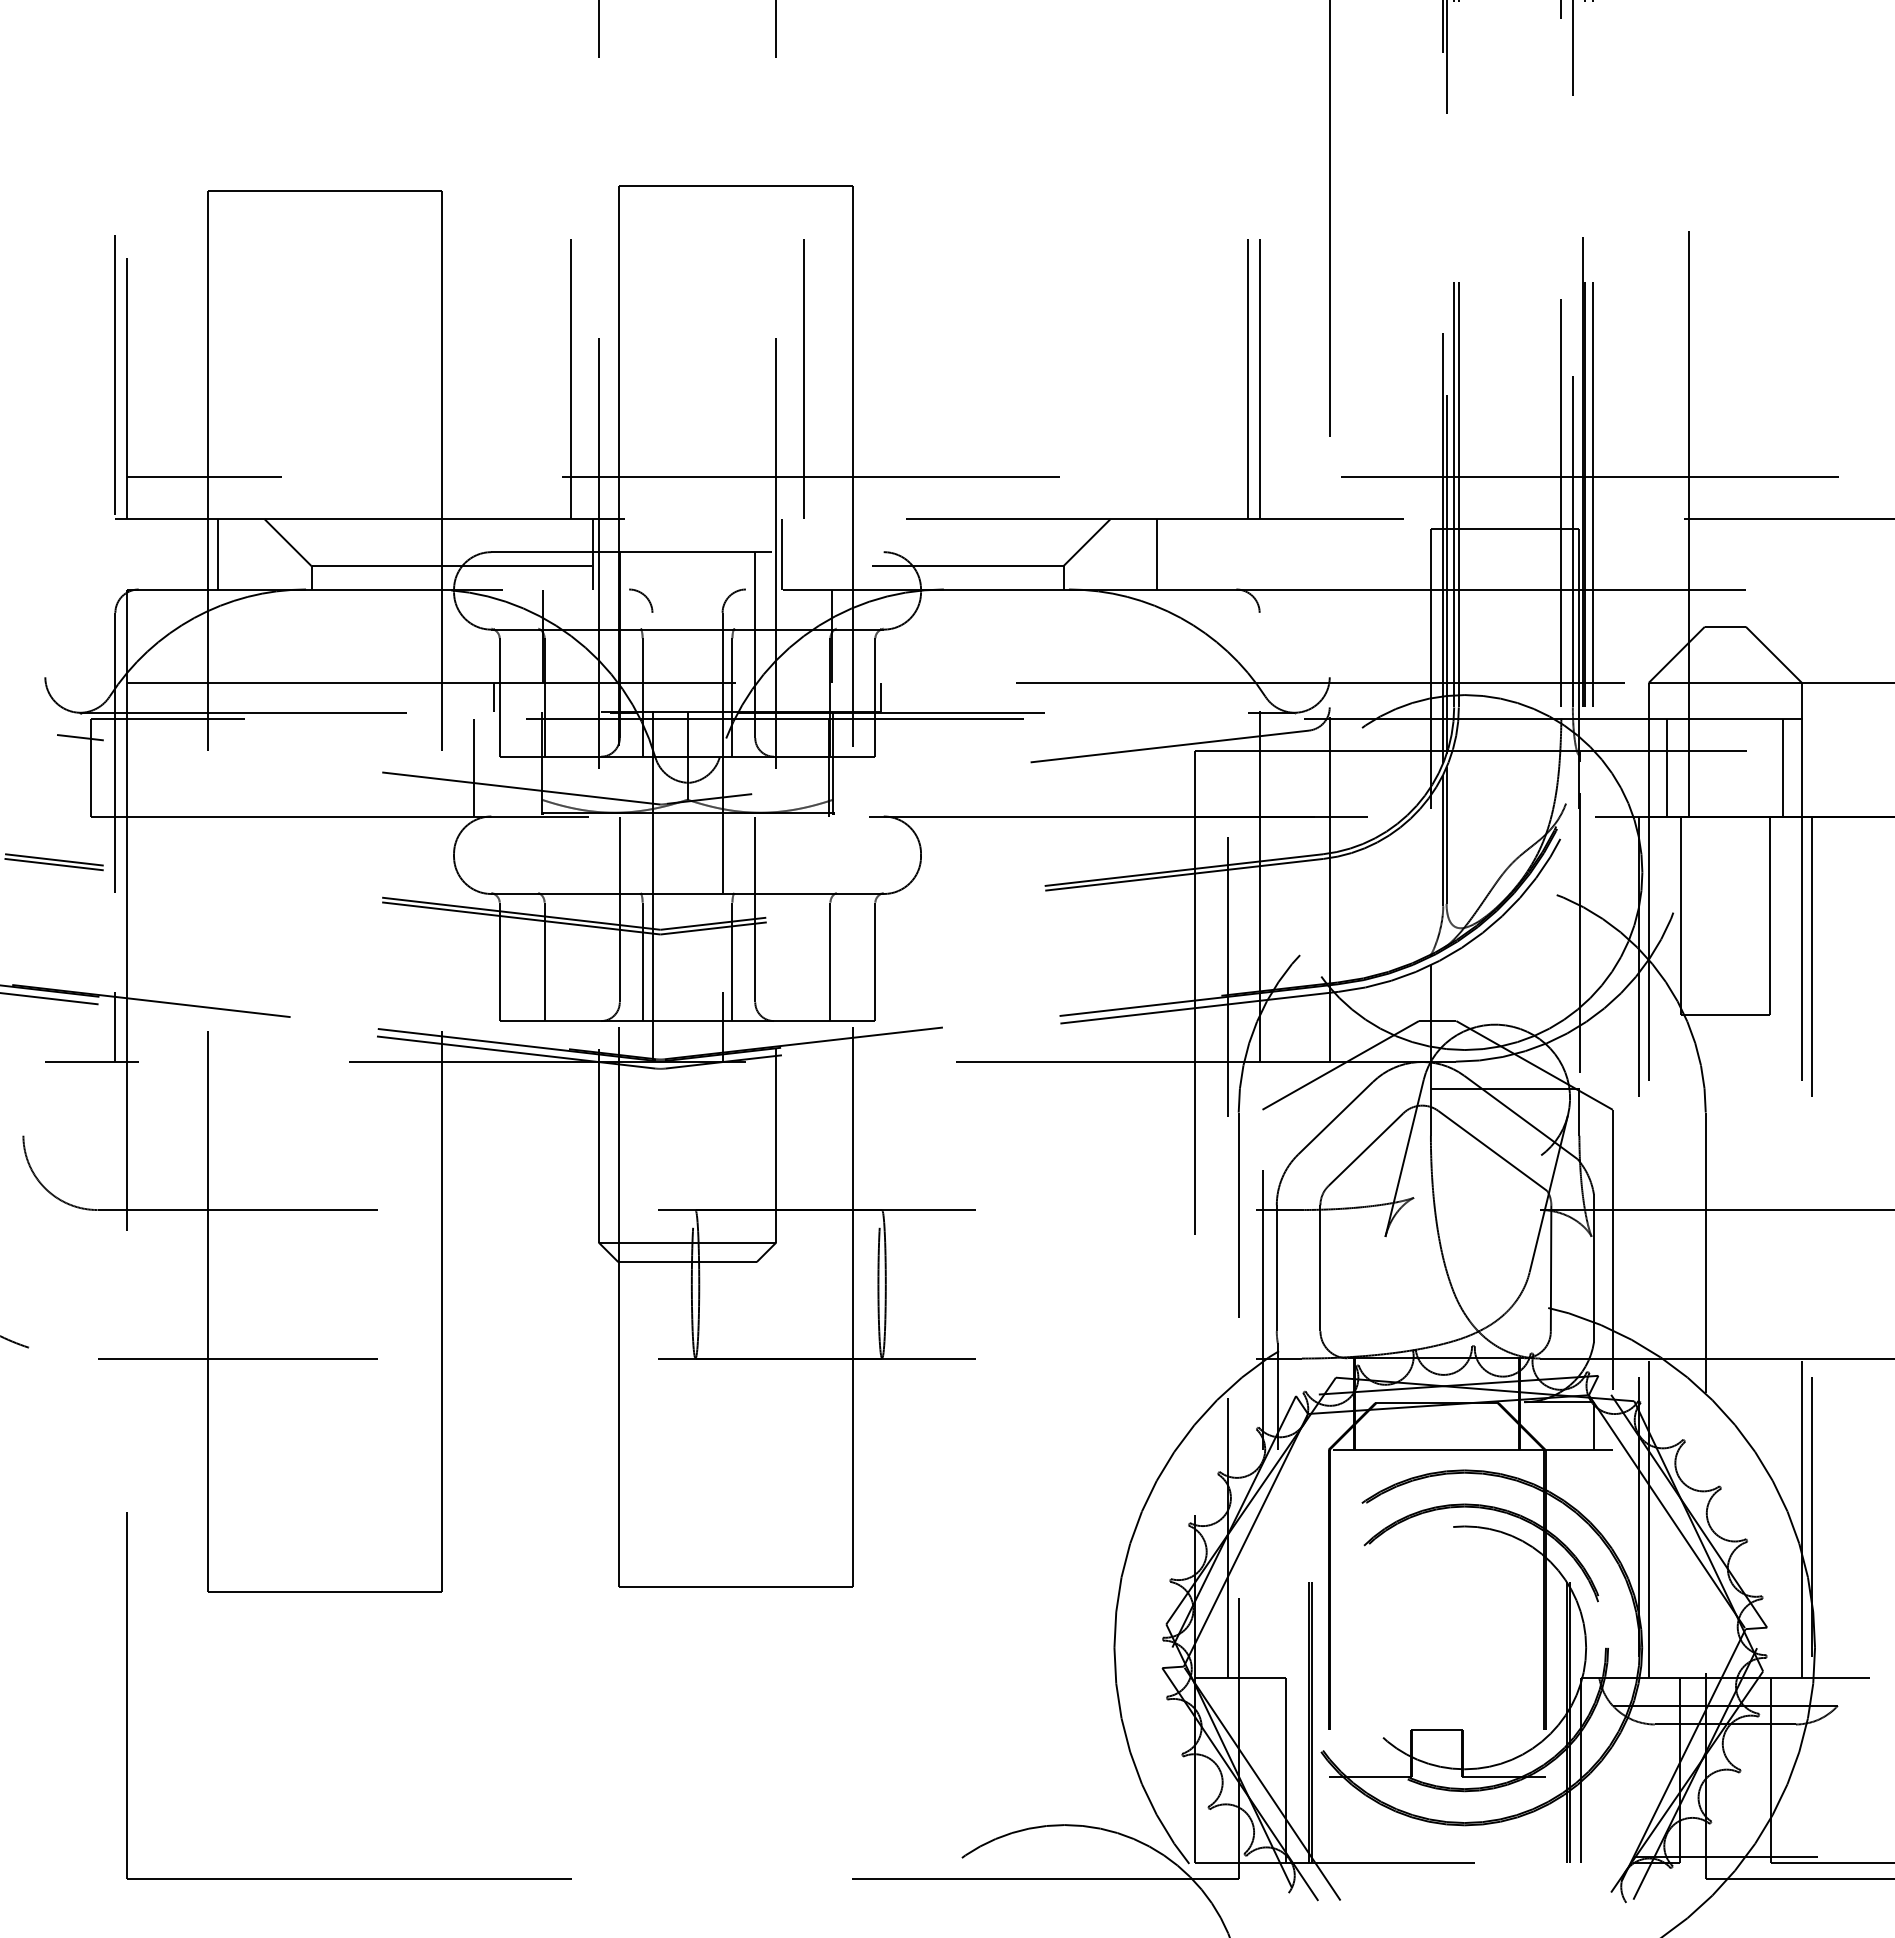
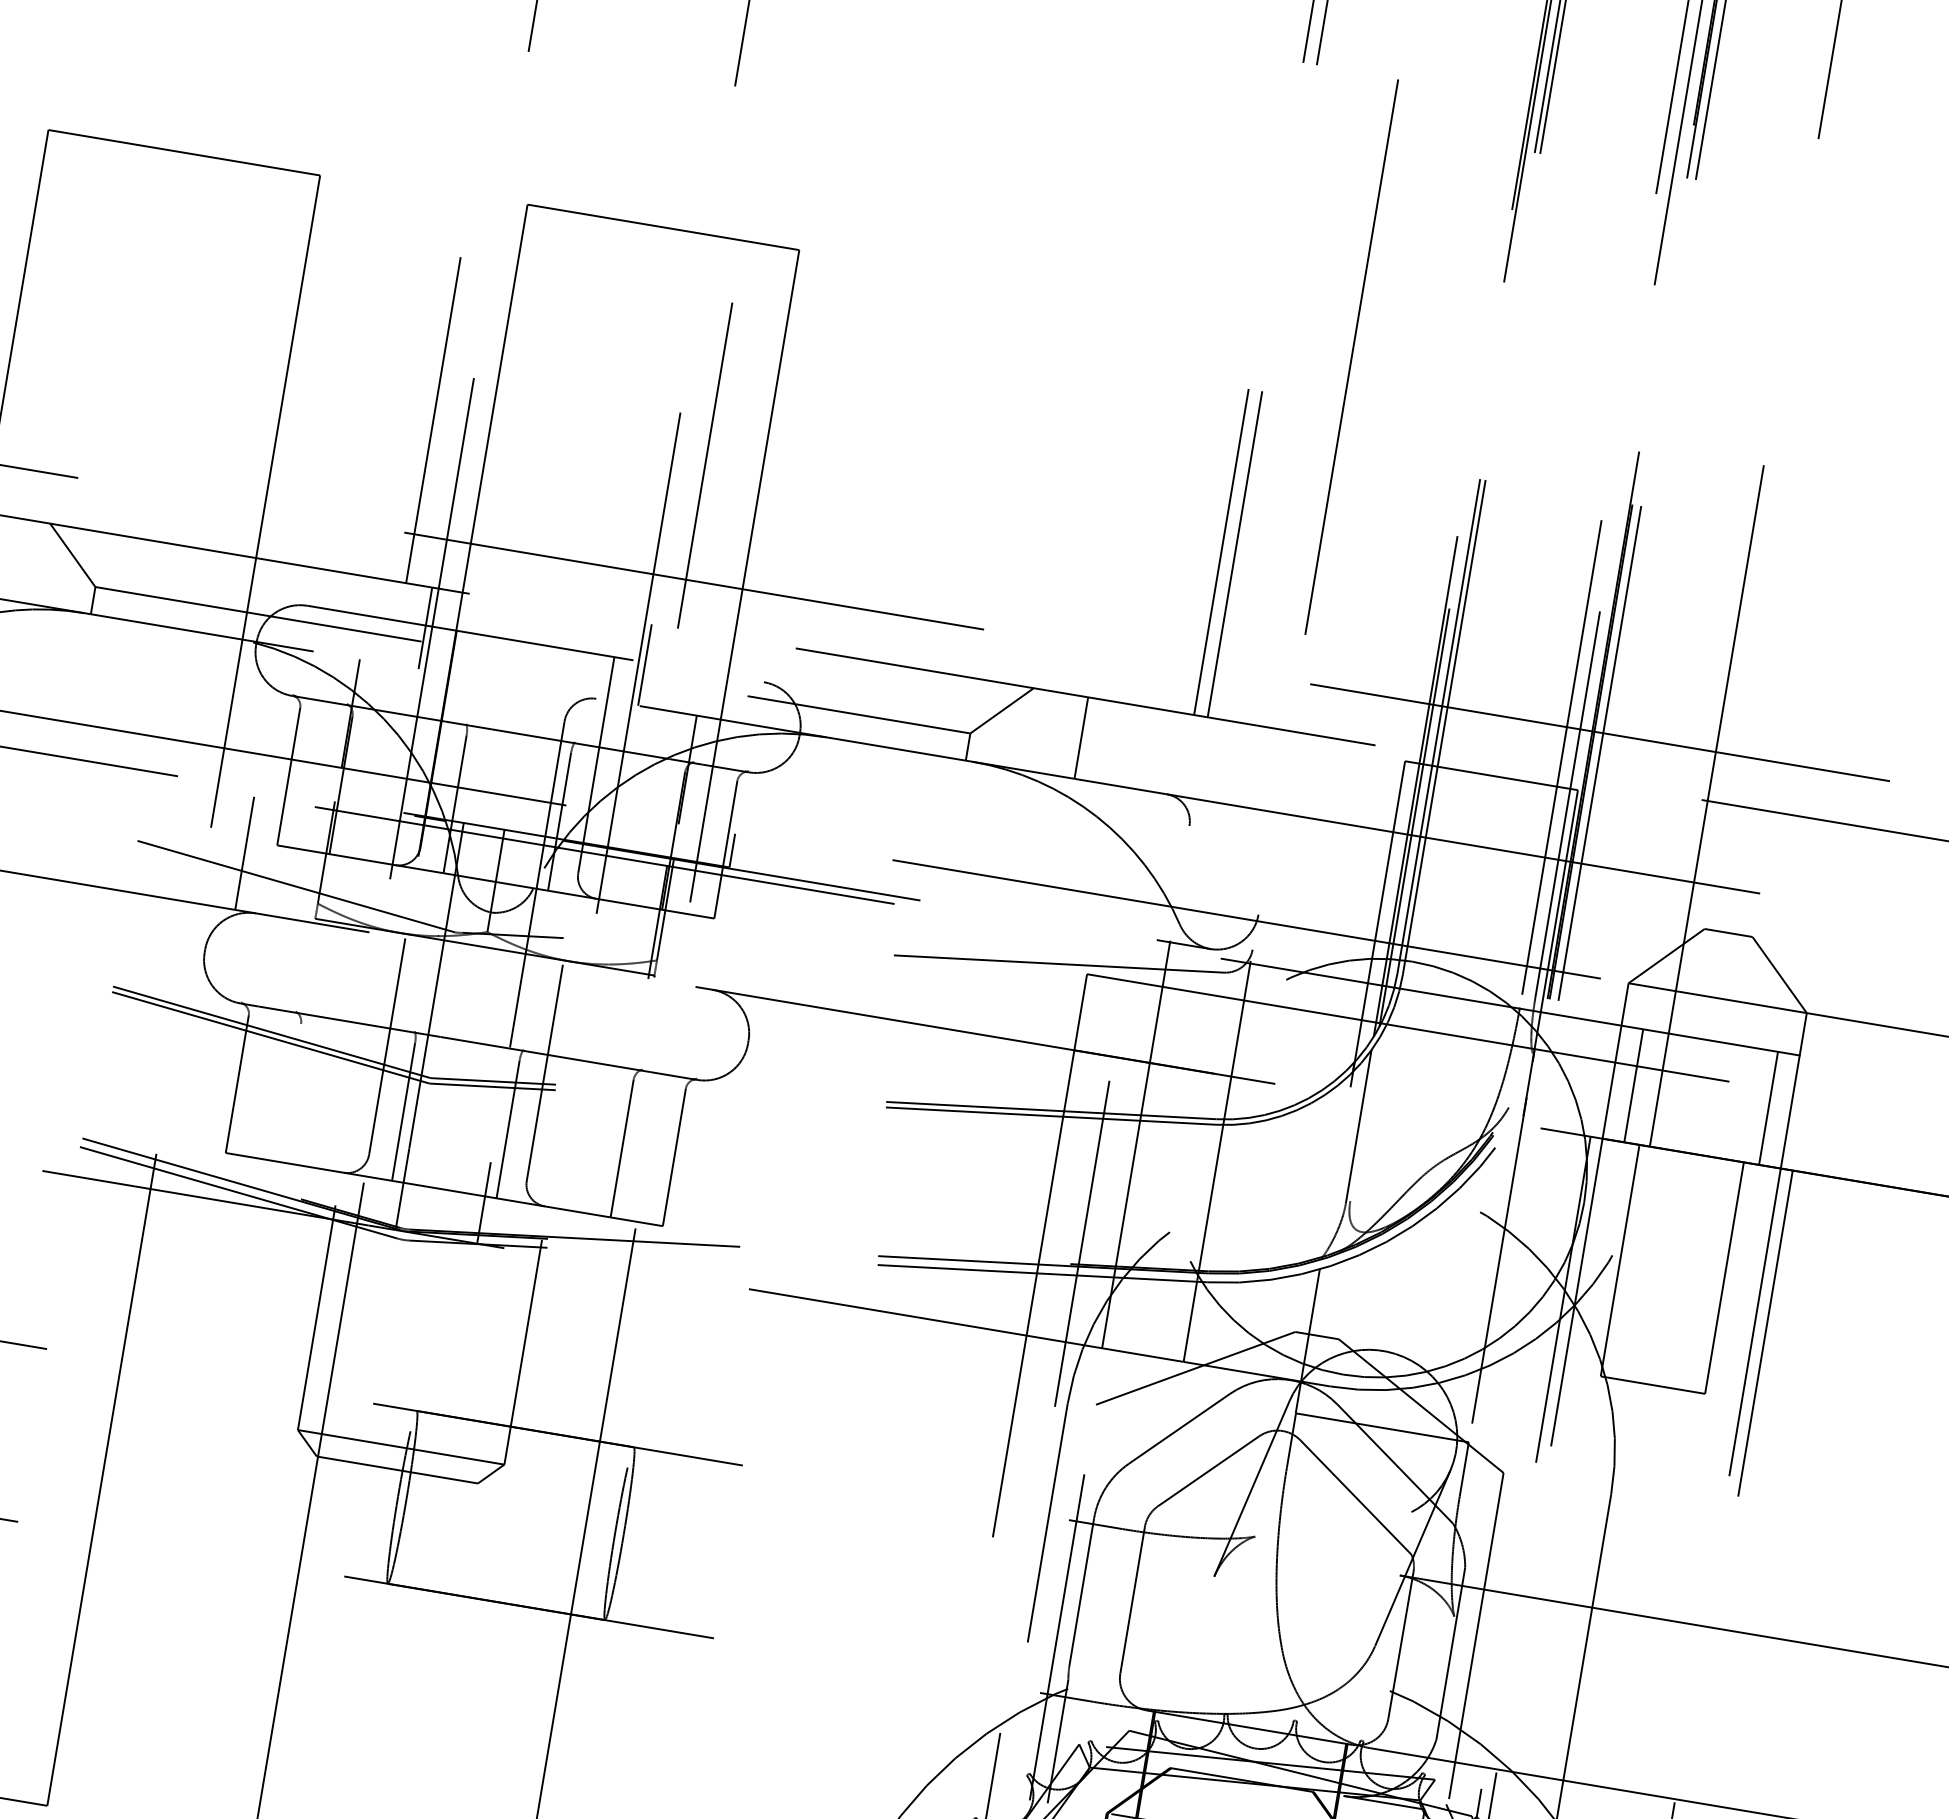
arc: (644, 596) -> (476, 687), removed
line: (494, 696) -> (282, 774), removed
line: (1446, 835) -> (1363, 1121), removed
line: (544, 961) -> (289, 1092), removed

